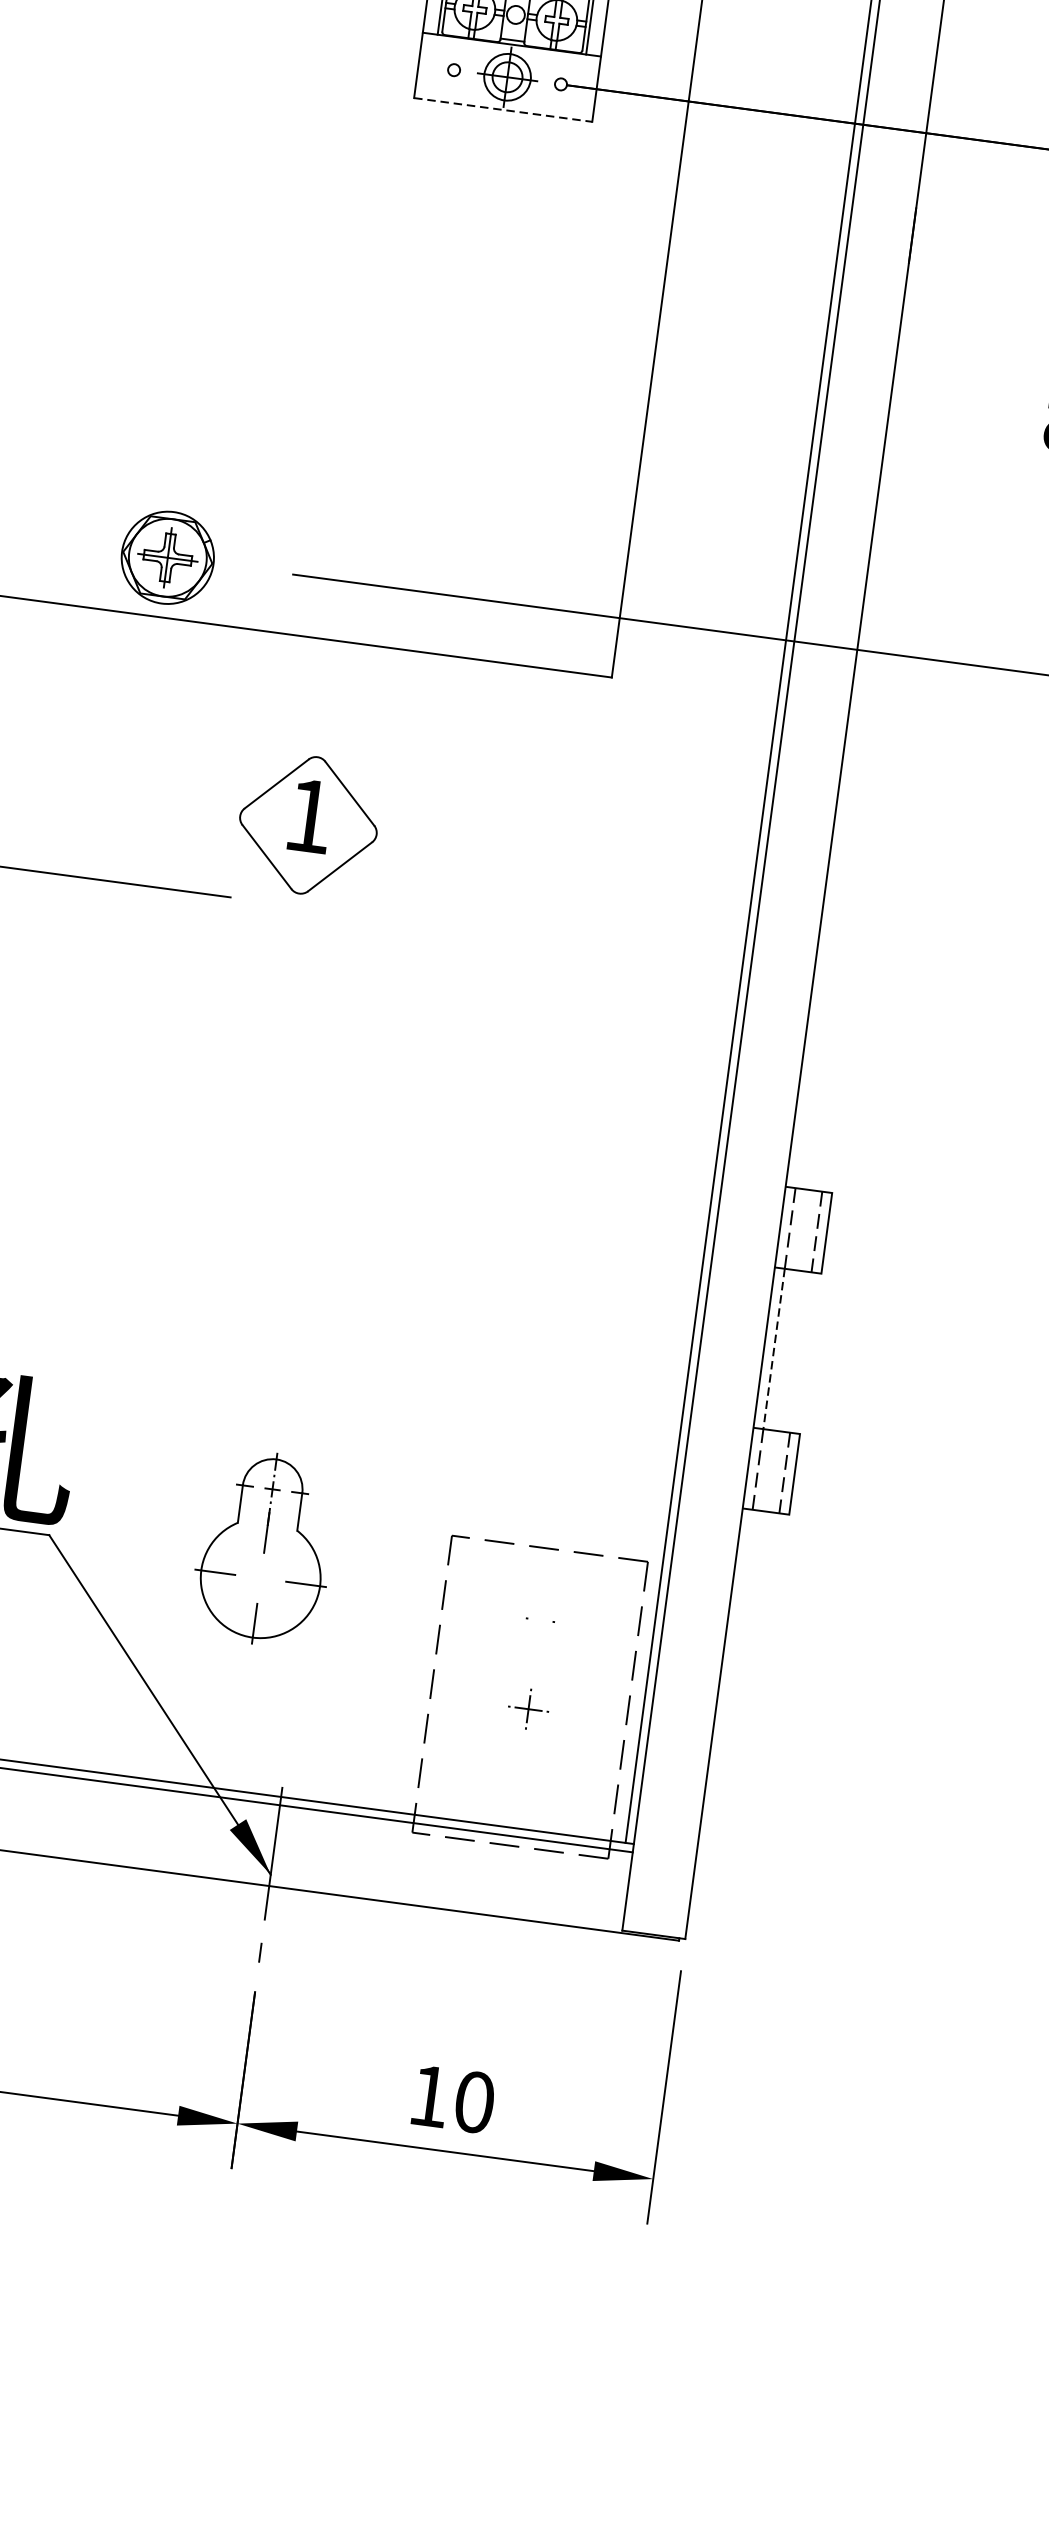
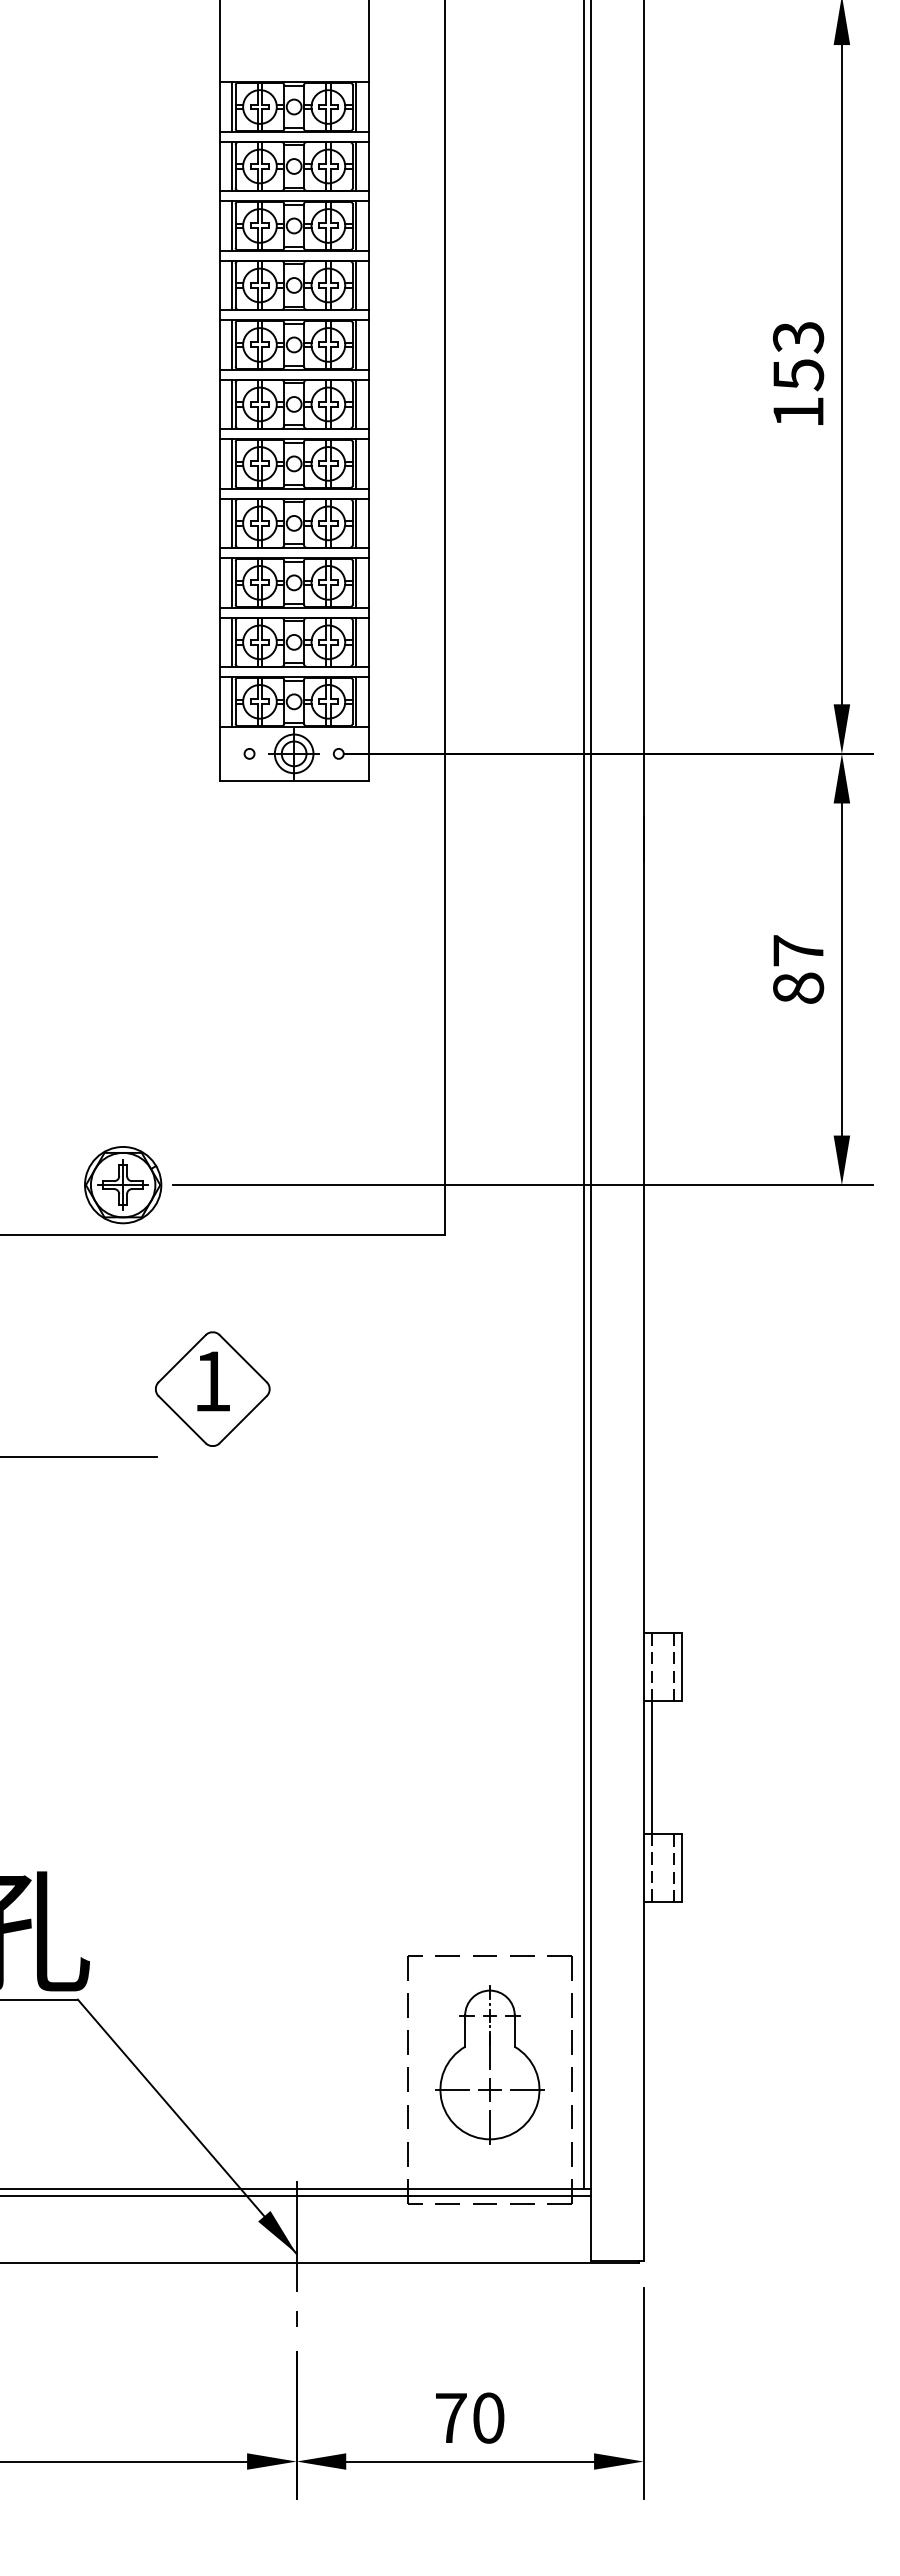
line: (503, 110) -> (294, 781), dashed -> solid
part: (168, 558) -> (123, 1185), moved
line: (773, 1348) -> (651, 1767), dashed -> solid
part: (264, 1547) -> (489, 2064), moved
text: (430, 2095) -> (451, 2417), 10 -> 70

